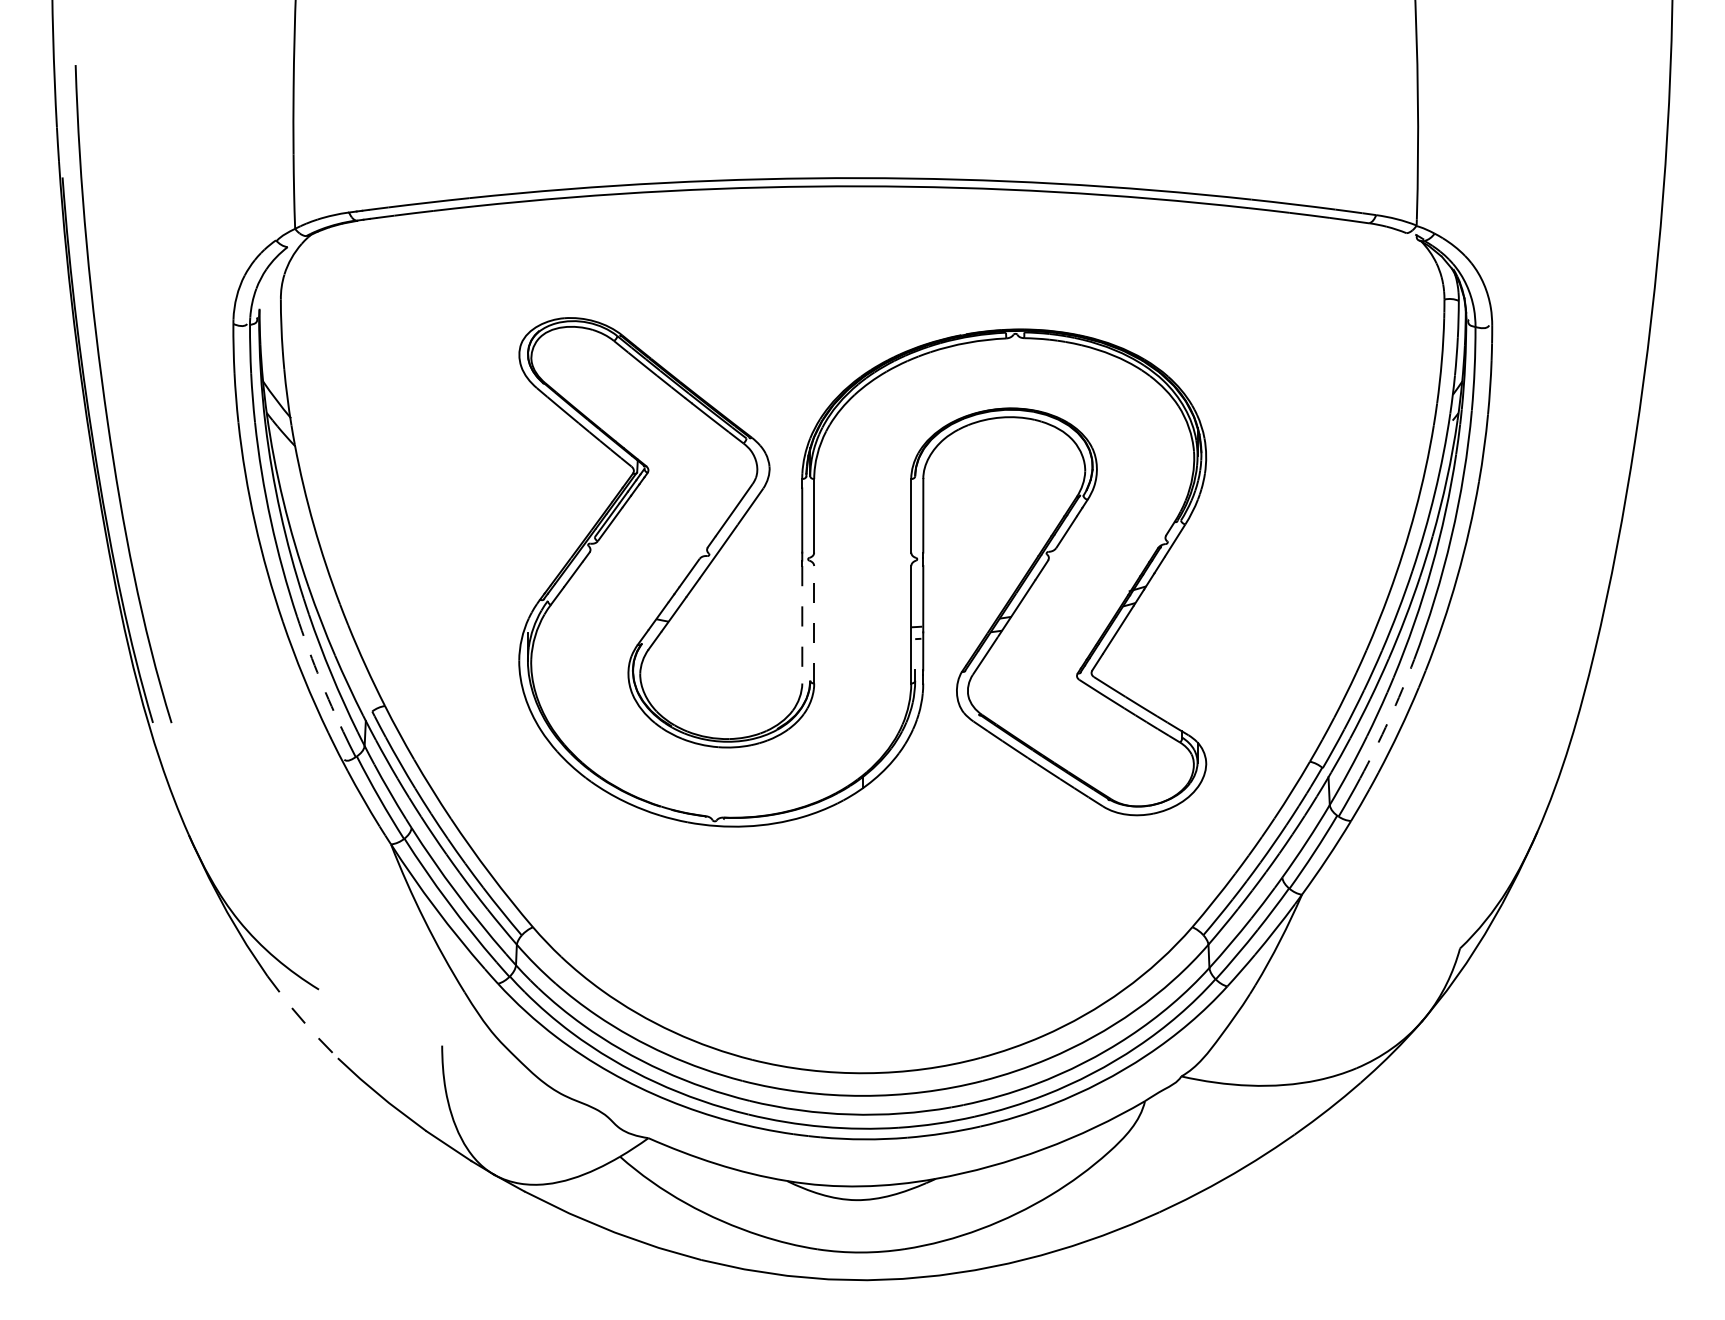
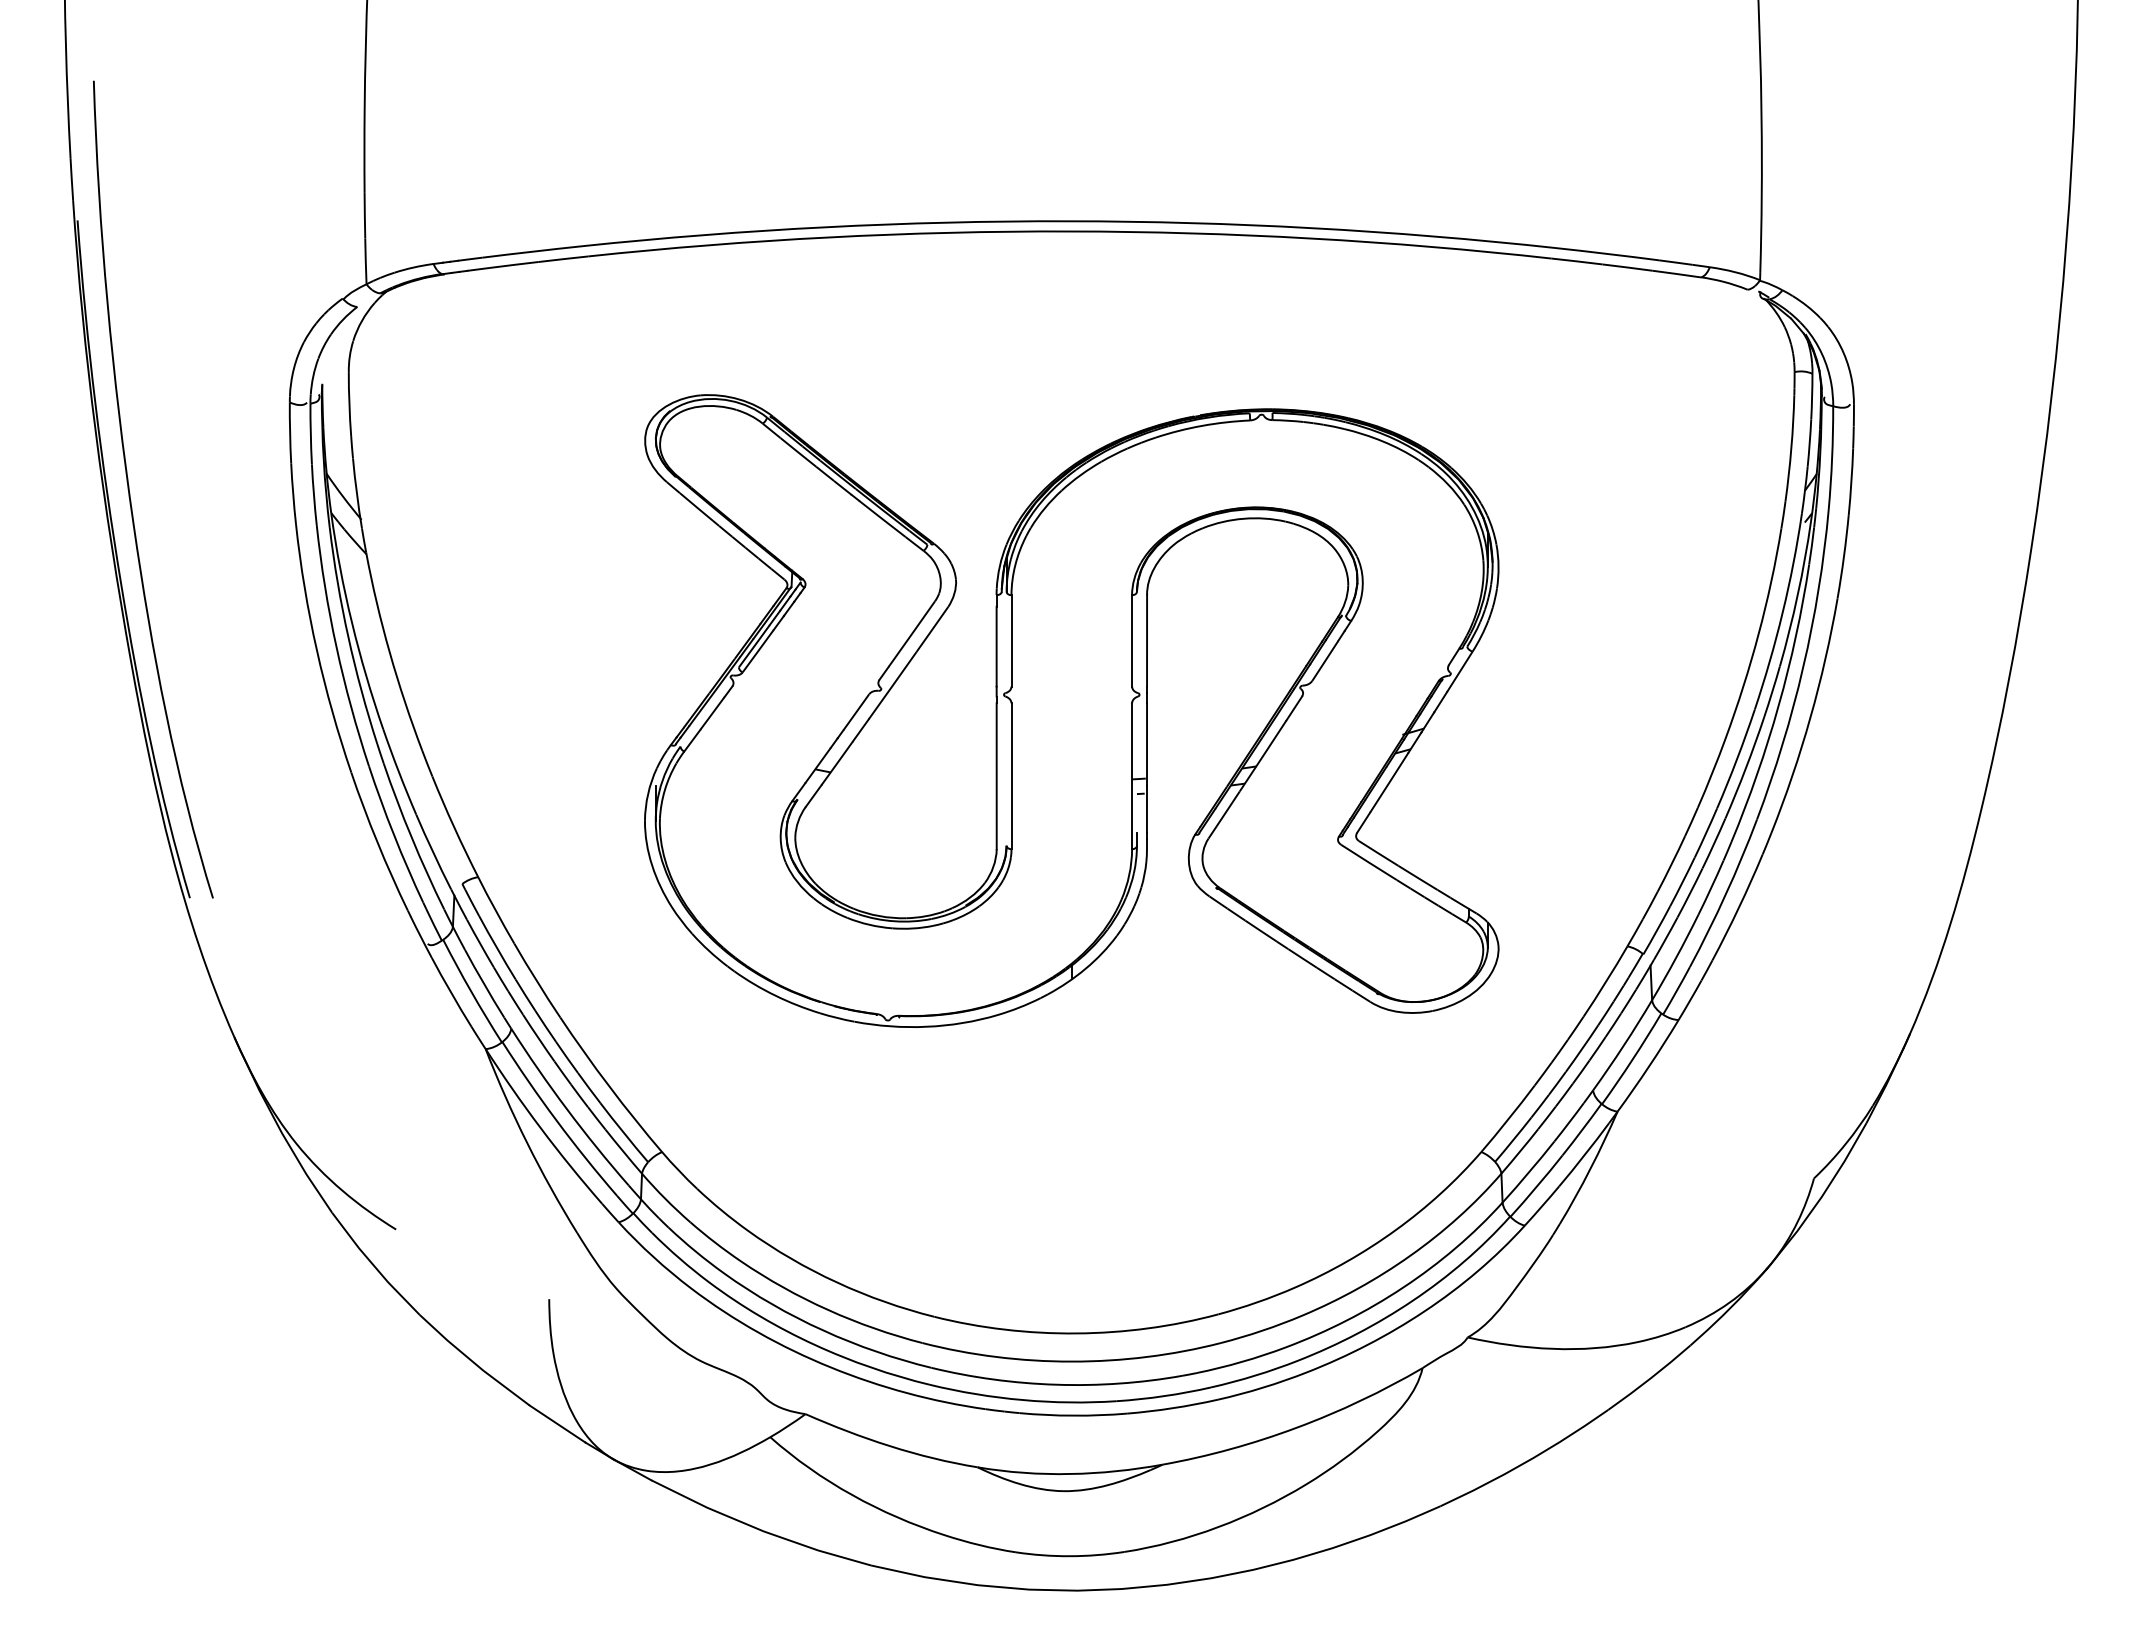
line: (802, 624) -> (996, 776), dashed -> solid
line: (814, 624) -> (1011, 776), dashed -> solid
arc: (317, 672) -> (394, 835), dashed -> solid
arc: (1388, 719) -> (1725, 894), dashed -> solid
line: (300, 1018) -> (373, 1265), dashed -> solid

